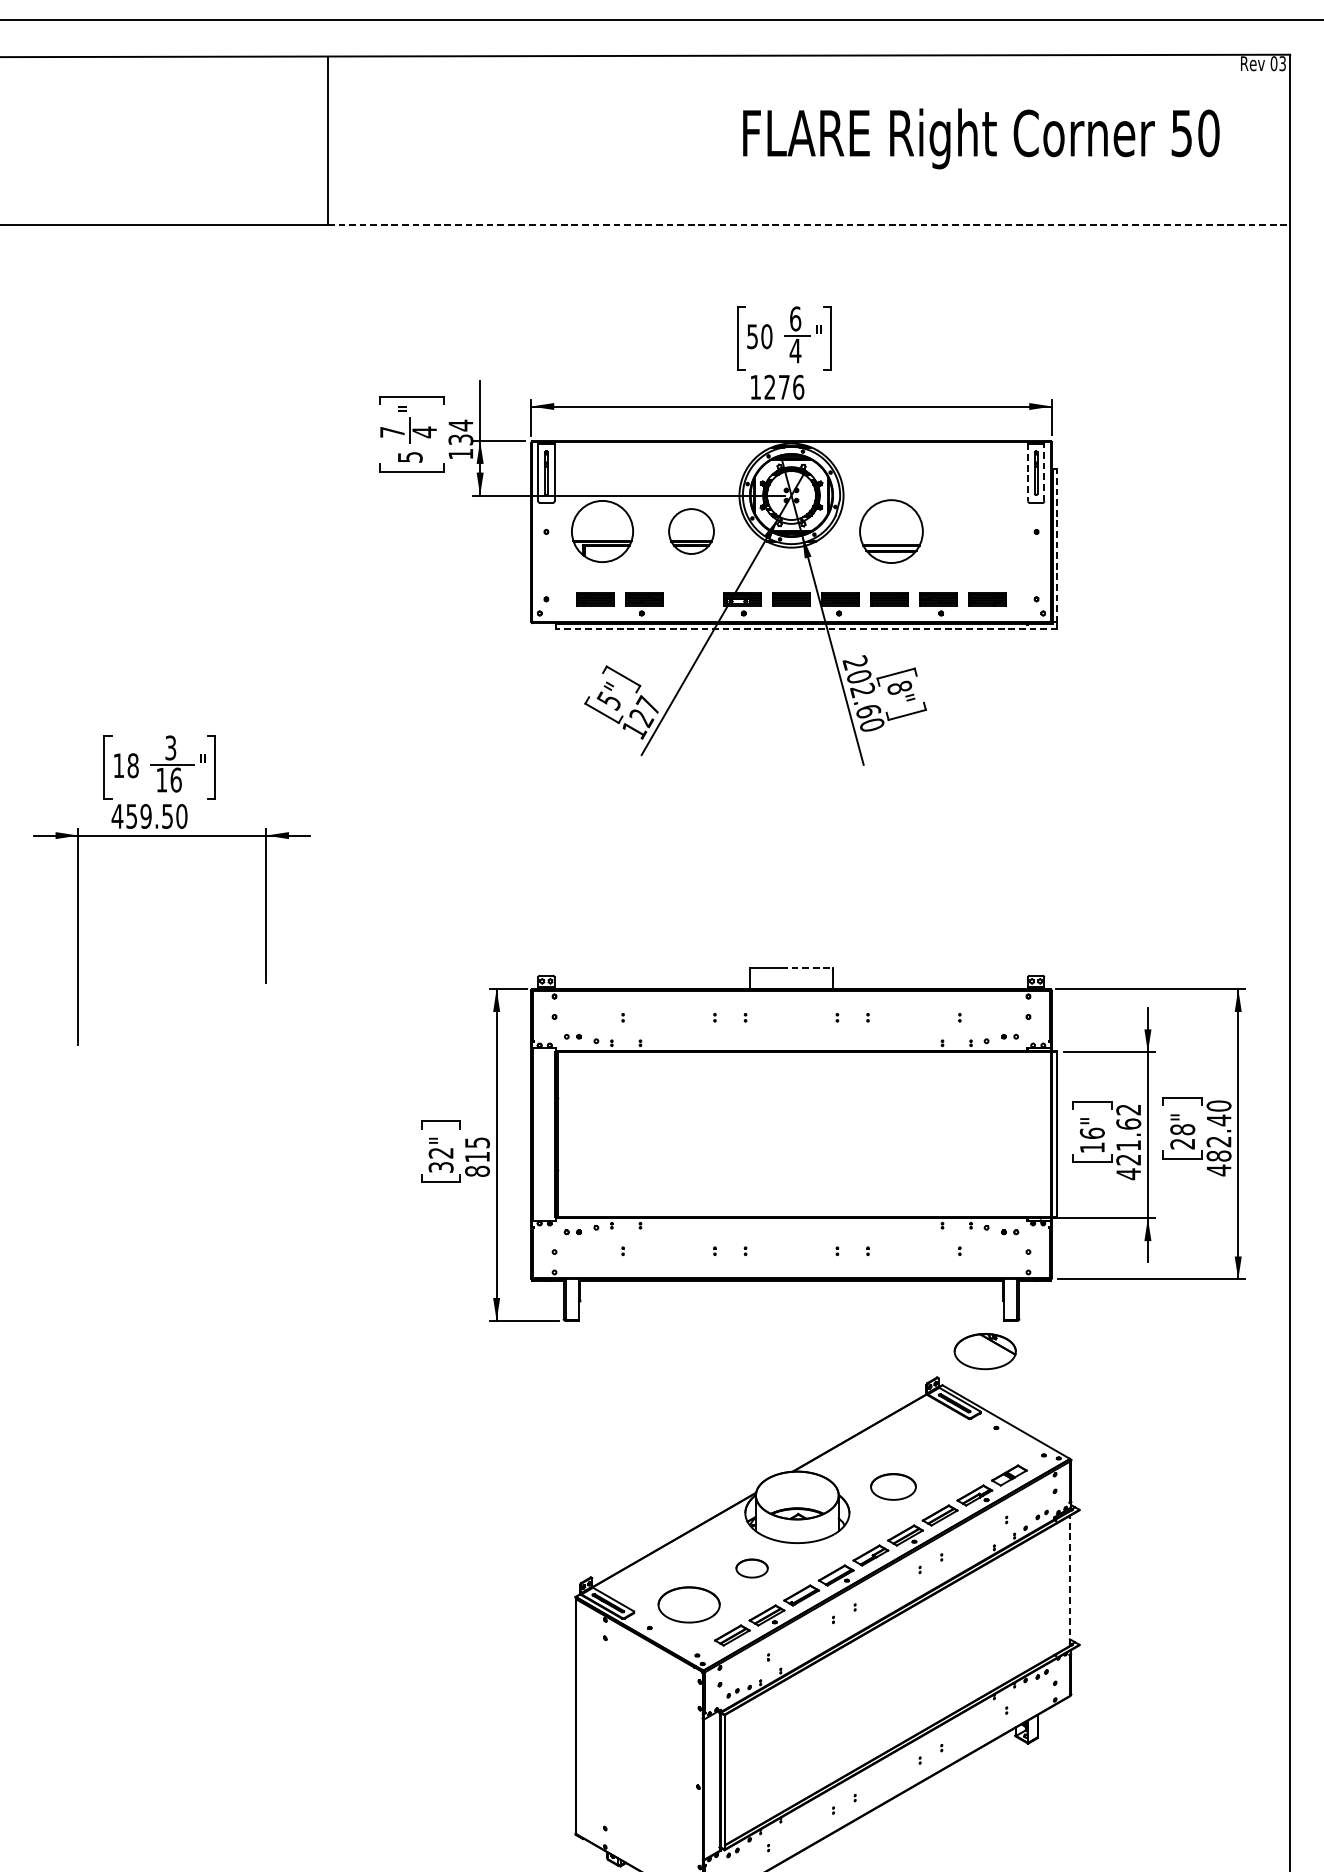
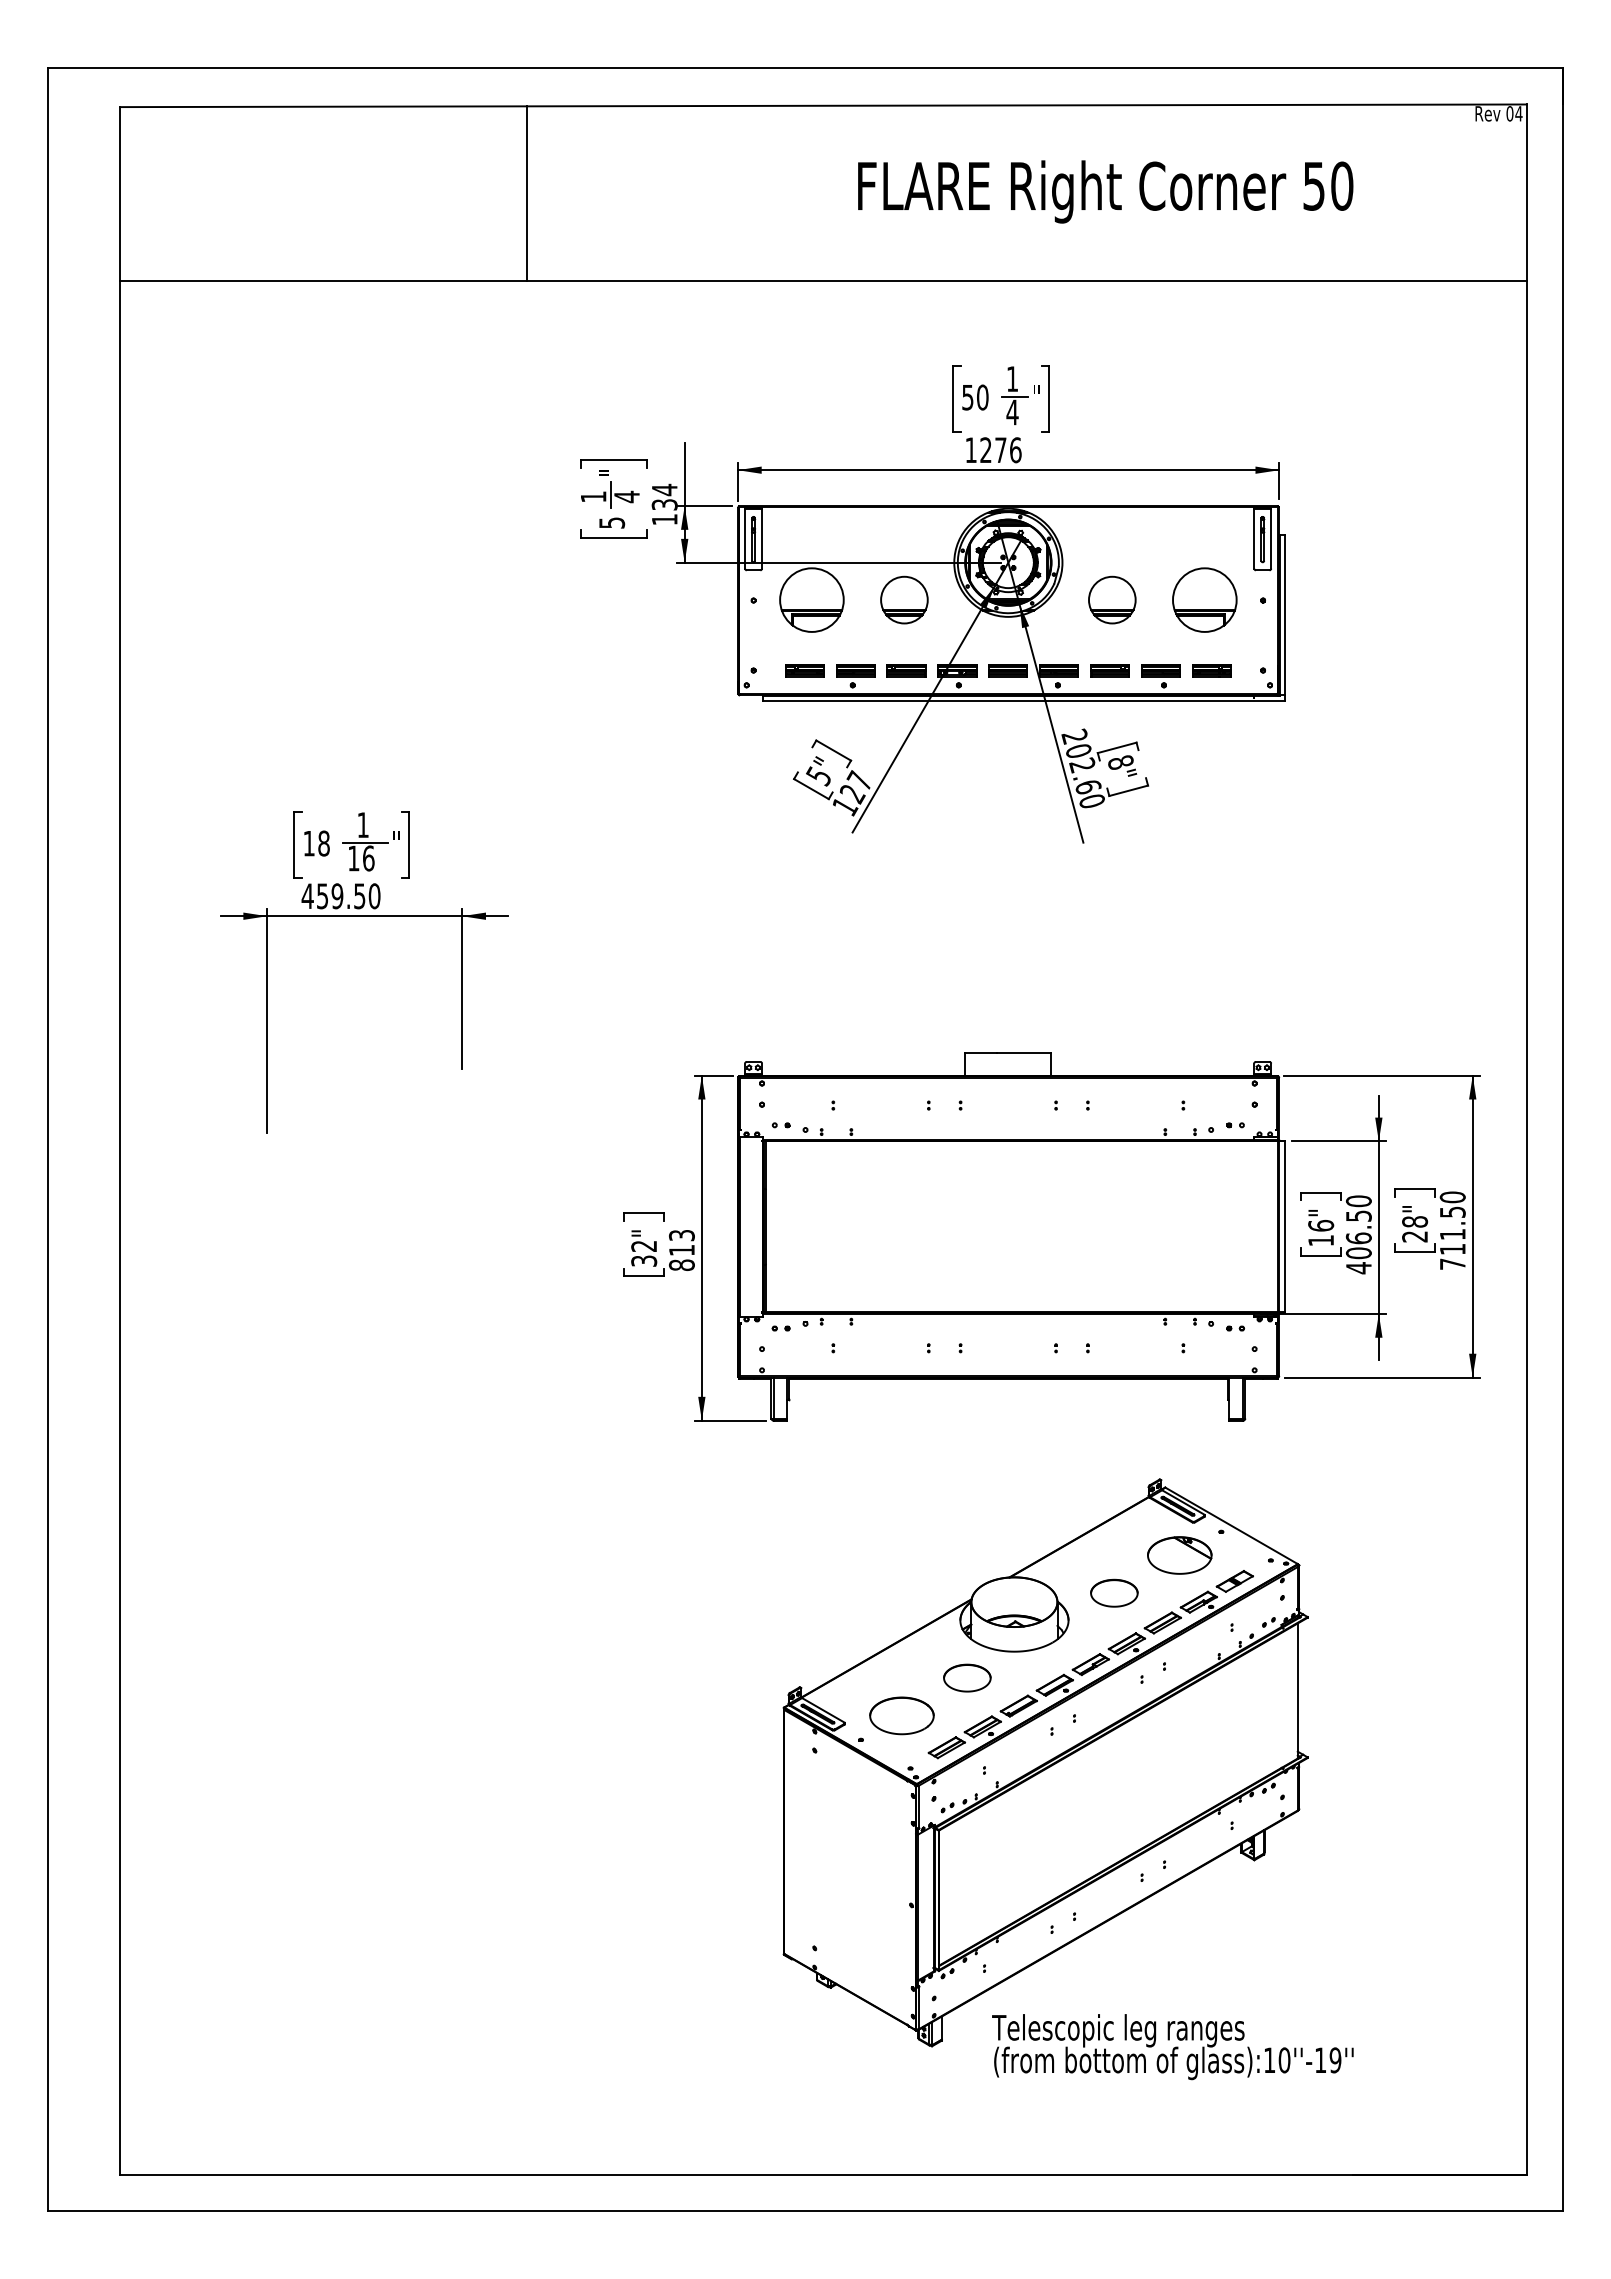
text: (1282, 63) -> (1518, 113), 03 -> 04
text: (981, 138) -> (1105, 191), moved
line: (809, 225) -> (1027, 281), dashed -> solid
text: (795, 319) -> (1012, 379), 6 -> 1
text: (392, 431) -> (593, 496), 7 -> 1
line: (1028, 472) -> (1254, 538), dashed -> solid
line: (1044, 472) -> (1271, 538), dashed -> solid
part: (891, 530) -> (1112, 599), size x0.71
part: (980, 530) -> (1204, 599), added
line: (1057, 545) -> (1284, 614), dashed -> solid
part: (693, 599) -> (906, 670), added
line: (807, 629) -> (1024, 701), dashed -> solid
text: (170, 748) -> (362, 825), 3 -> 1
line: (807, 967) -> (1024, 1053), dashed -> solid
text: (1128, 1135) -> (1358, 1227), 421.62 -> 406.50
text: (477, 1142) -> (681, 1235), 815 -> 813
text: (1218, 1145) -> (1452, 1238), 482.40 -> 711.50
part: (985, 1351) -> (1179, 1555), moved
part: (752, 1567) -> (967, 1677), size x1.43
line: (1069, 1581) -> (1297, 1691), dashed -> solid

